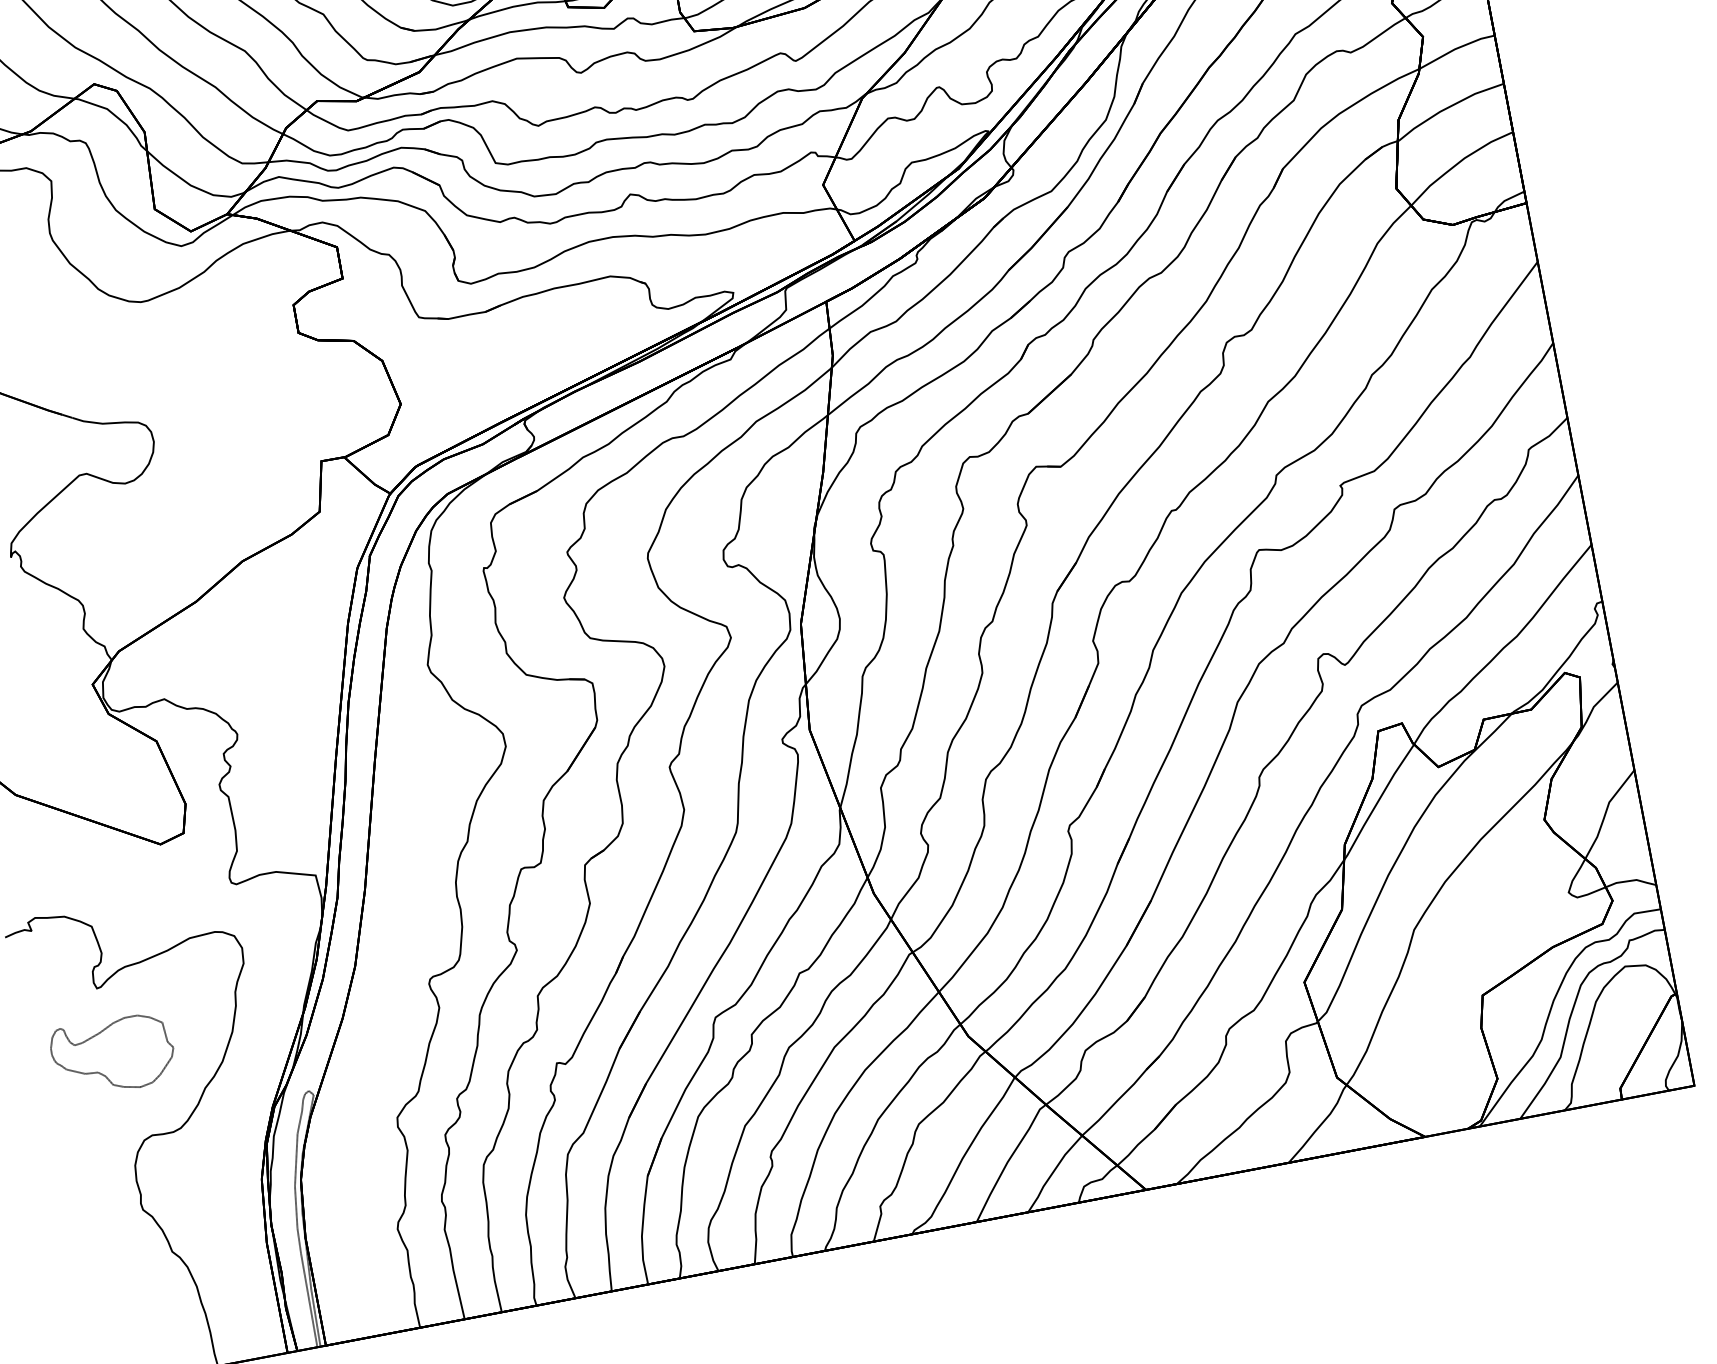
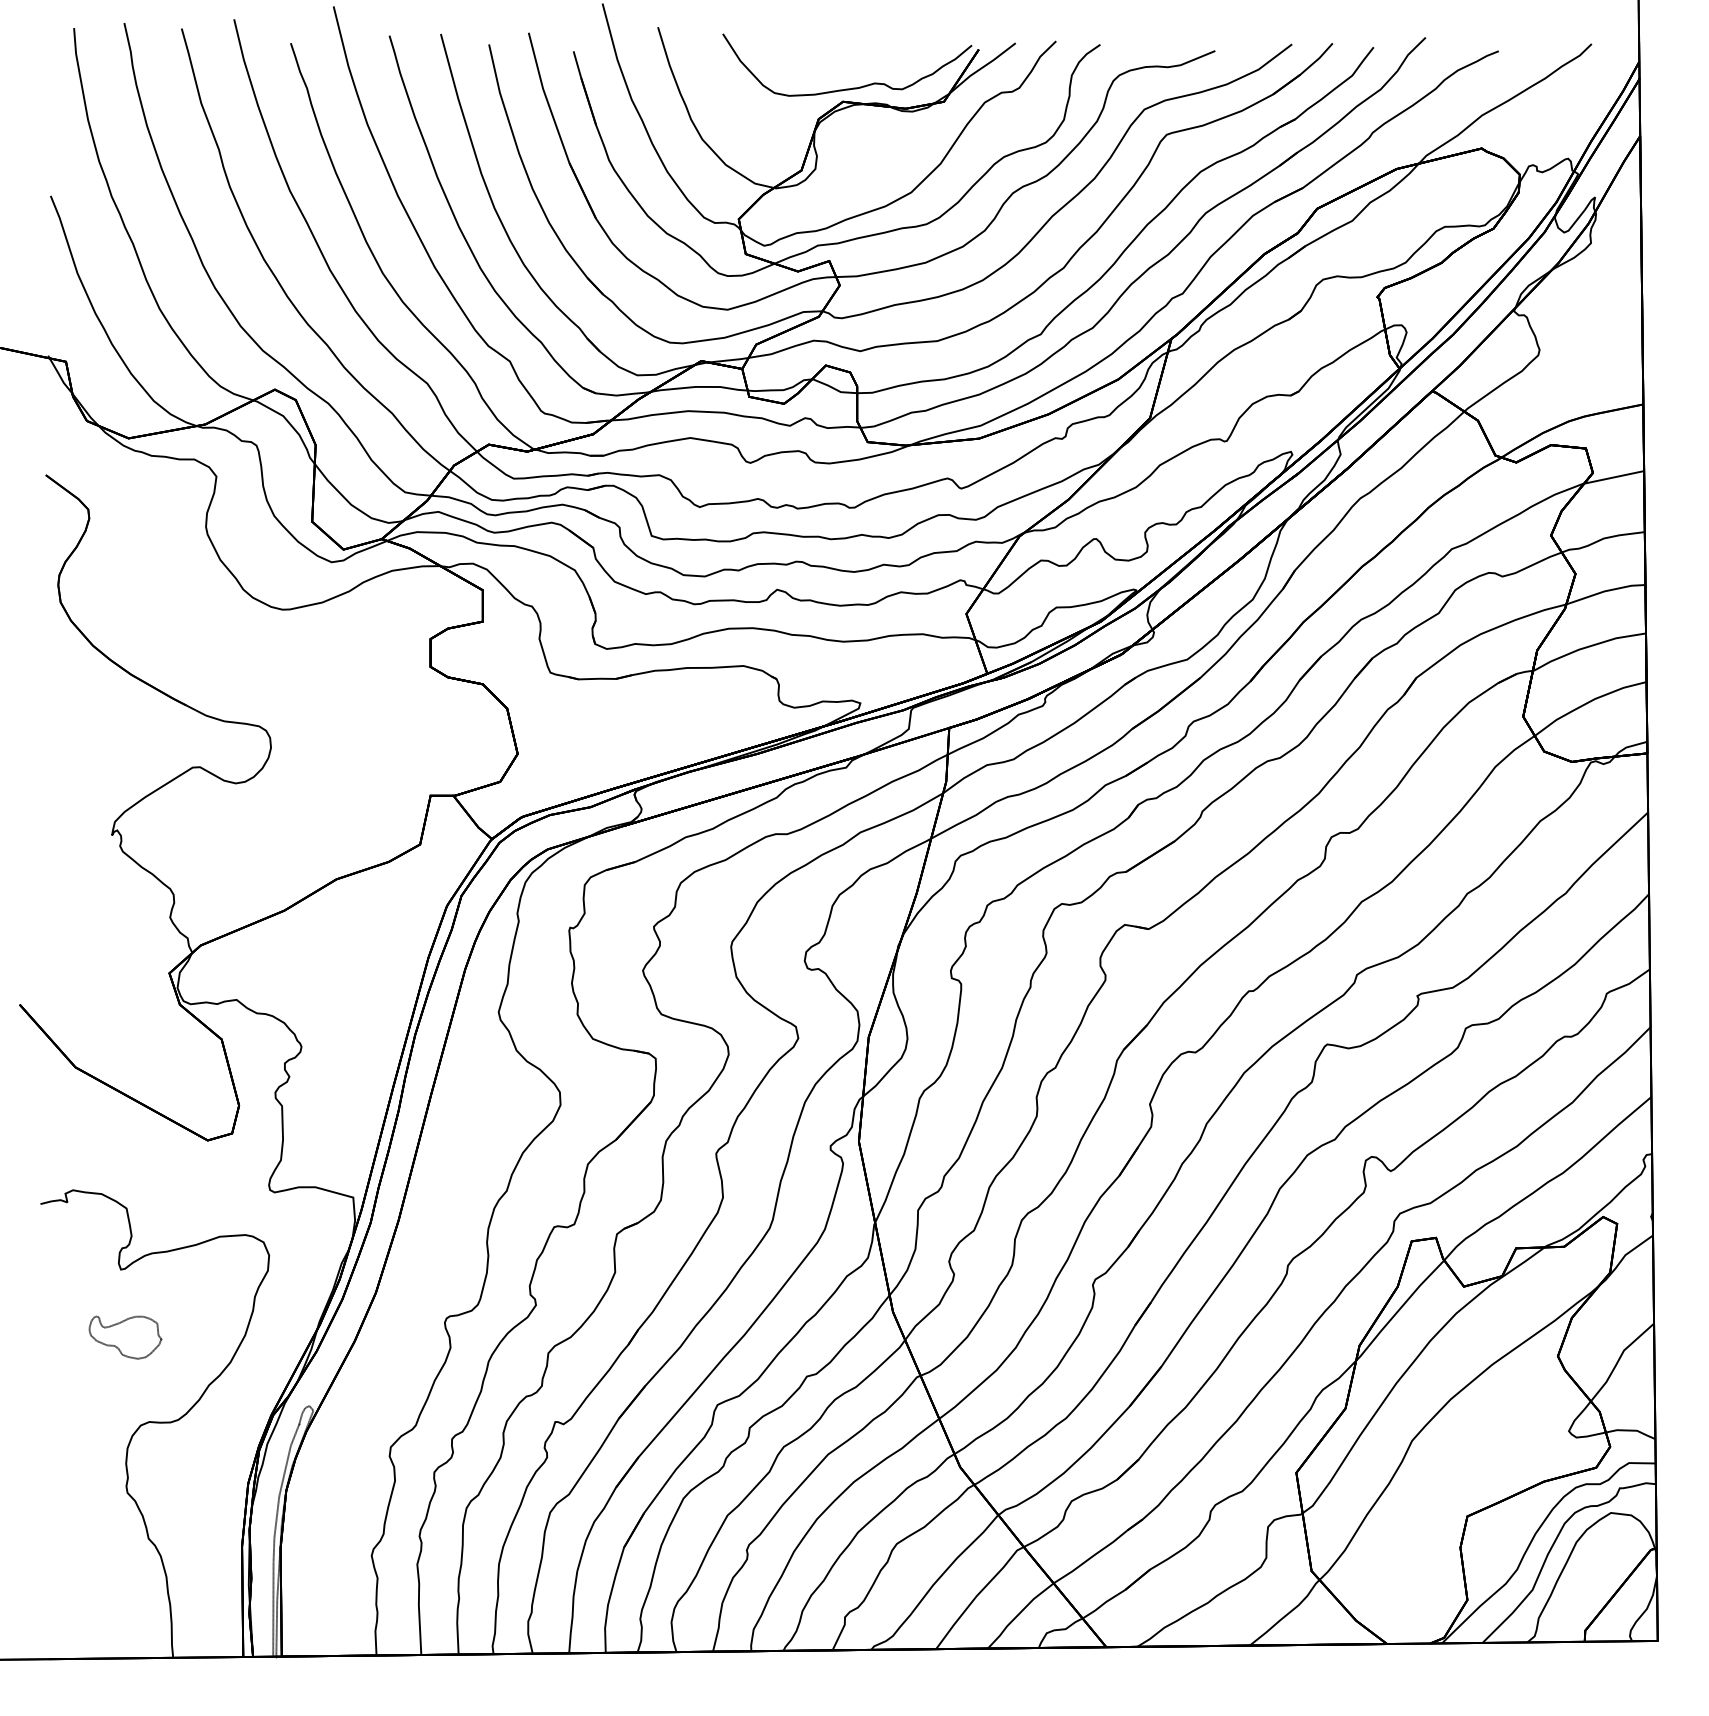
part: (113, 1055) -> (125, 1337), size x0.6

